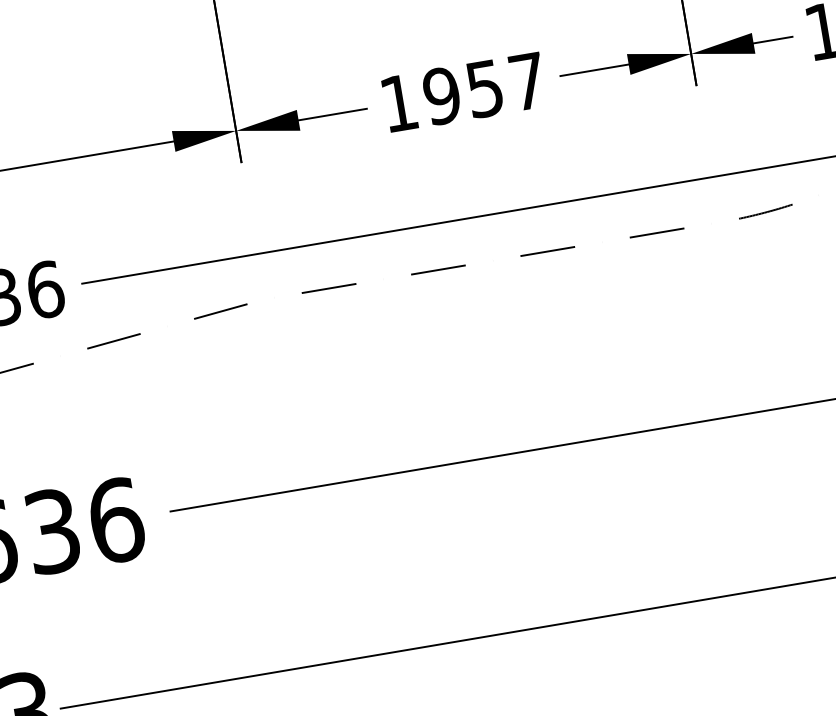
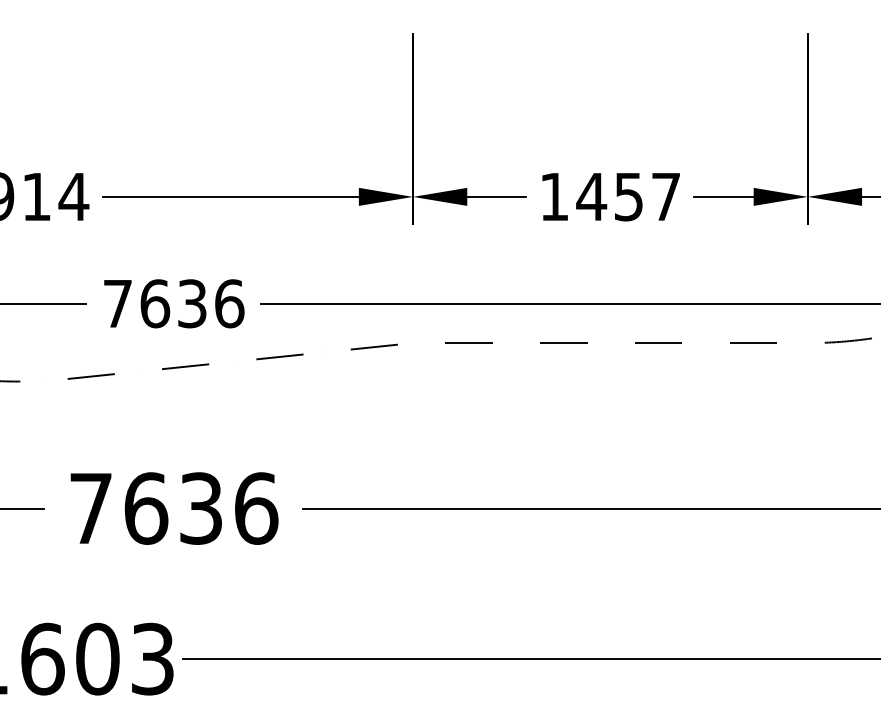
text: (441, 95) -> (591, 196), 1957 -> 1457

